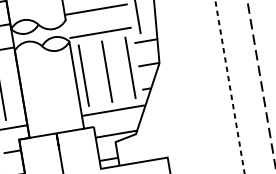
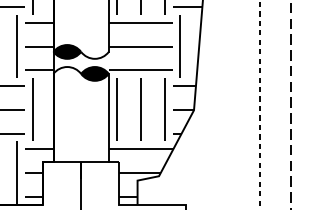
fill: (24, 26) -> (67, 51), added
fill: (55, 43) -> (94, 73), added

